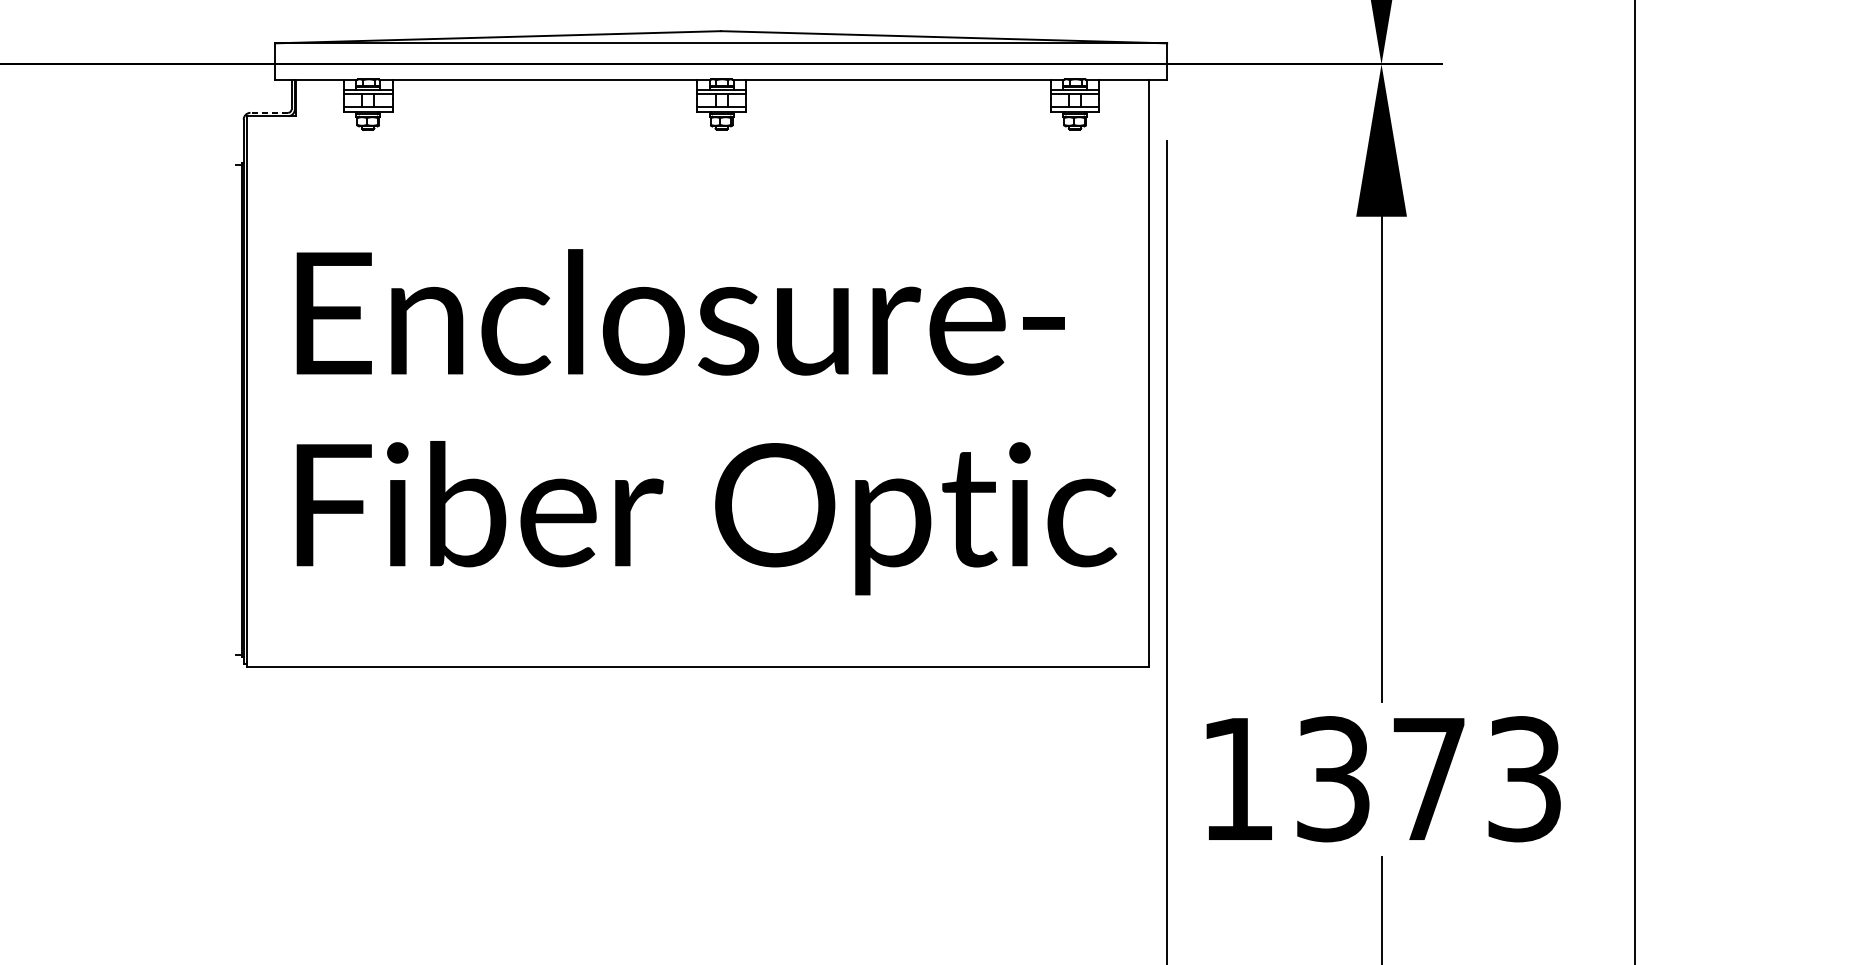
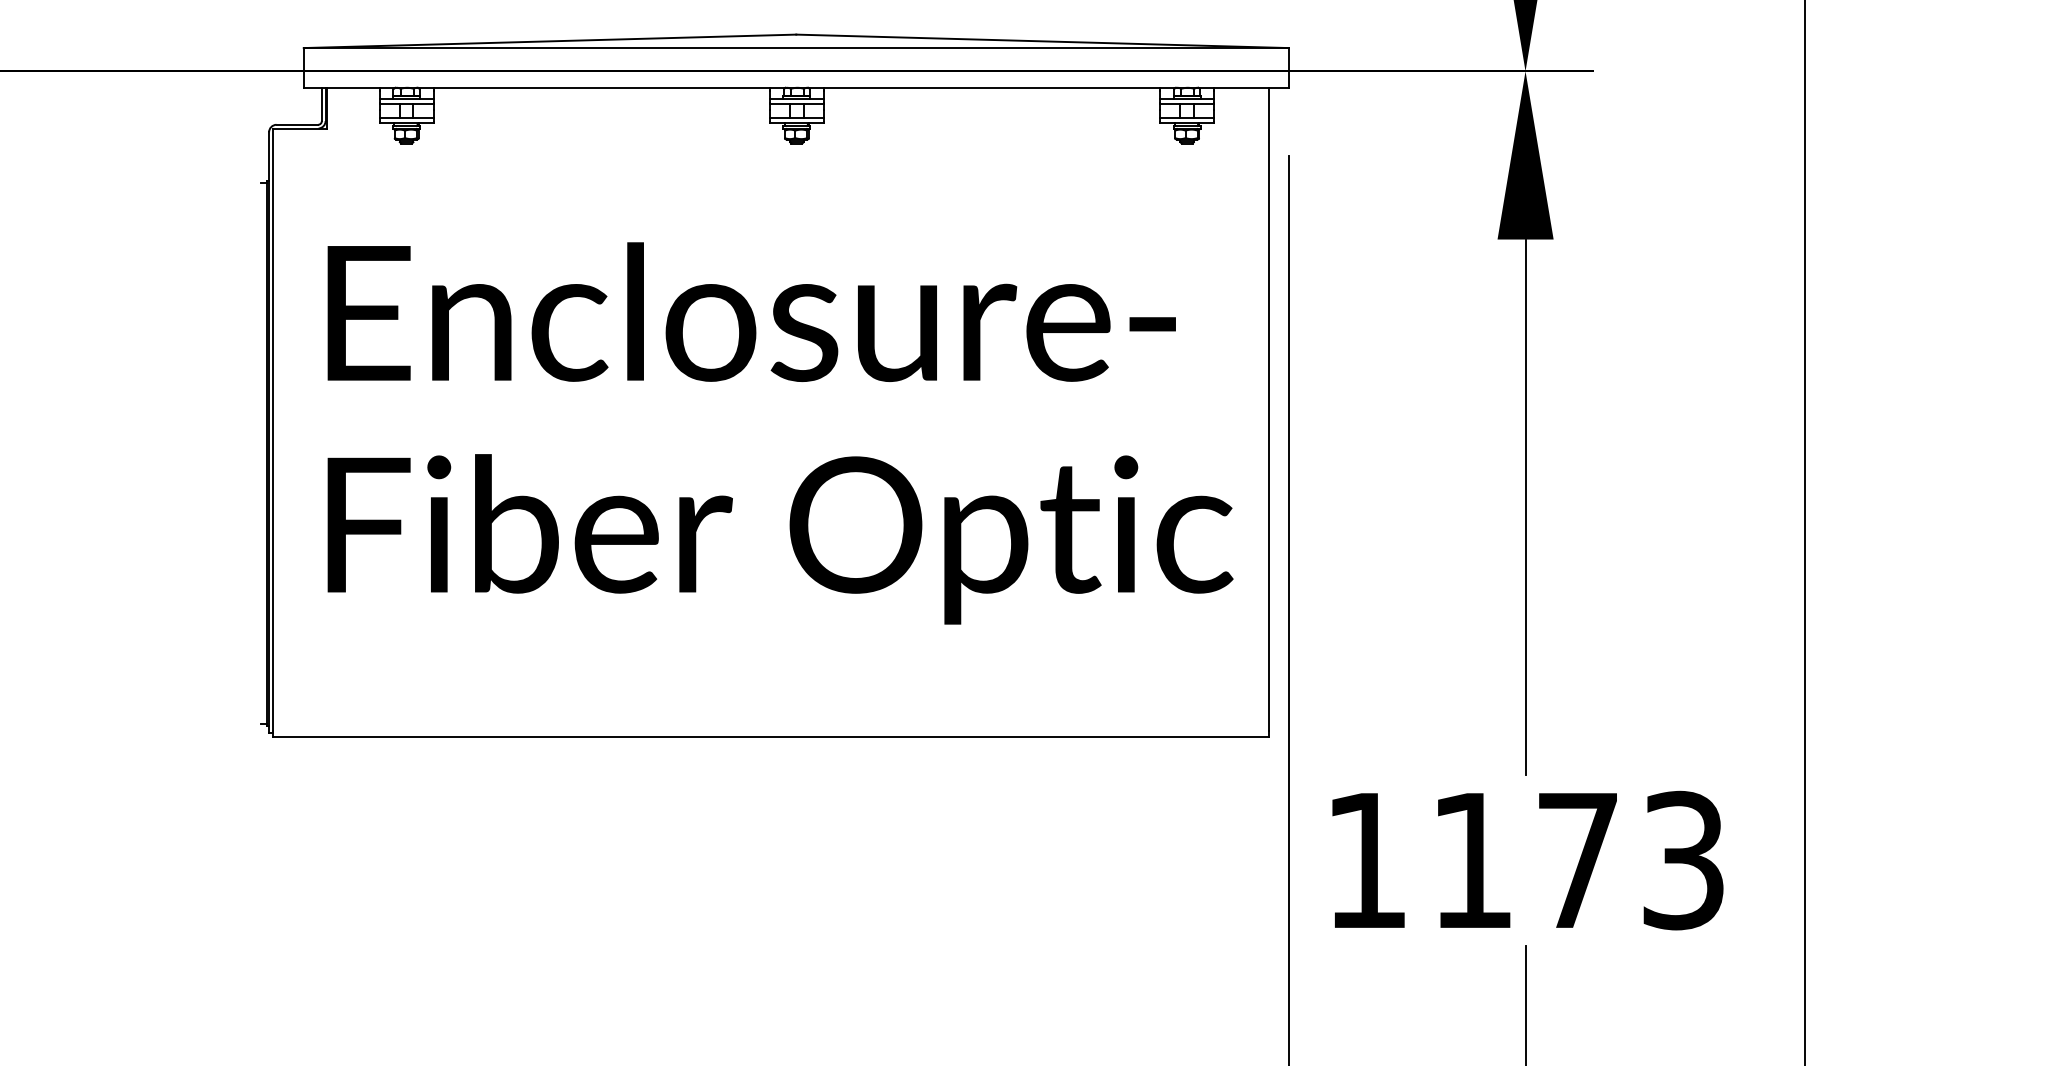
line: (269, 112) -> (297, 124), dashed -> solid
text: (706, 422) -> (780, 433), moved
text: (1333, 779) -> (1472, 860), 1373 -> 1173

